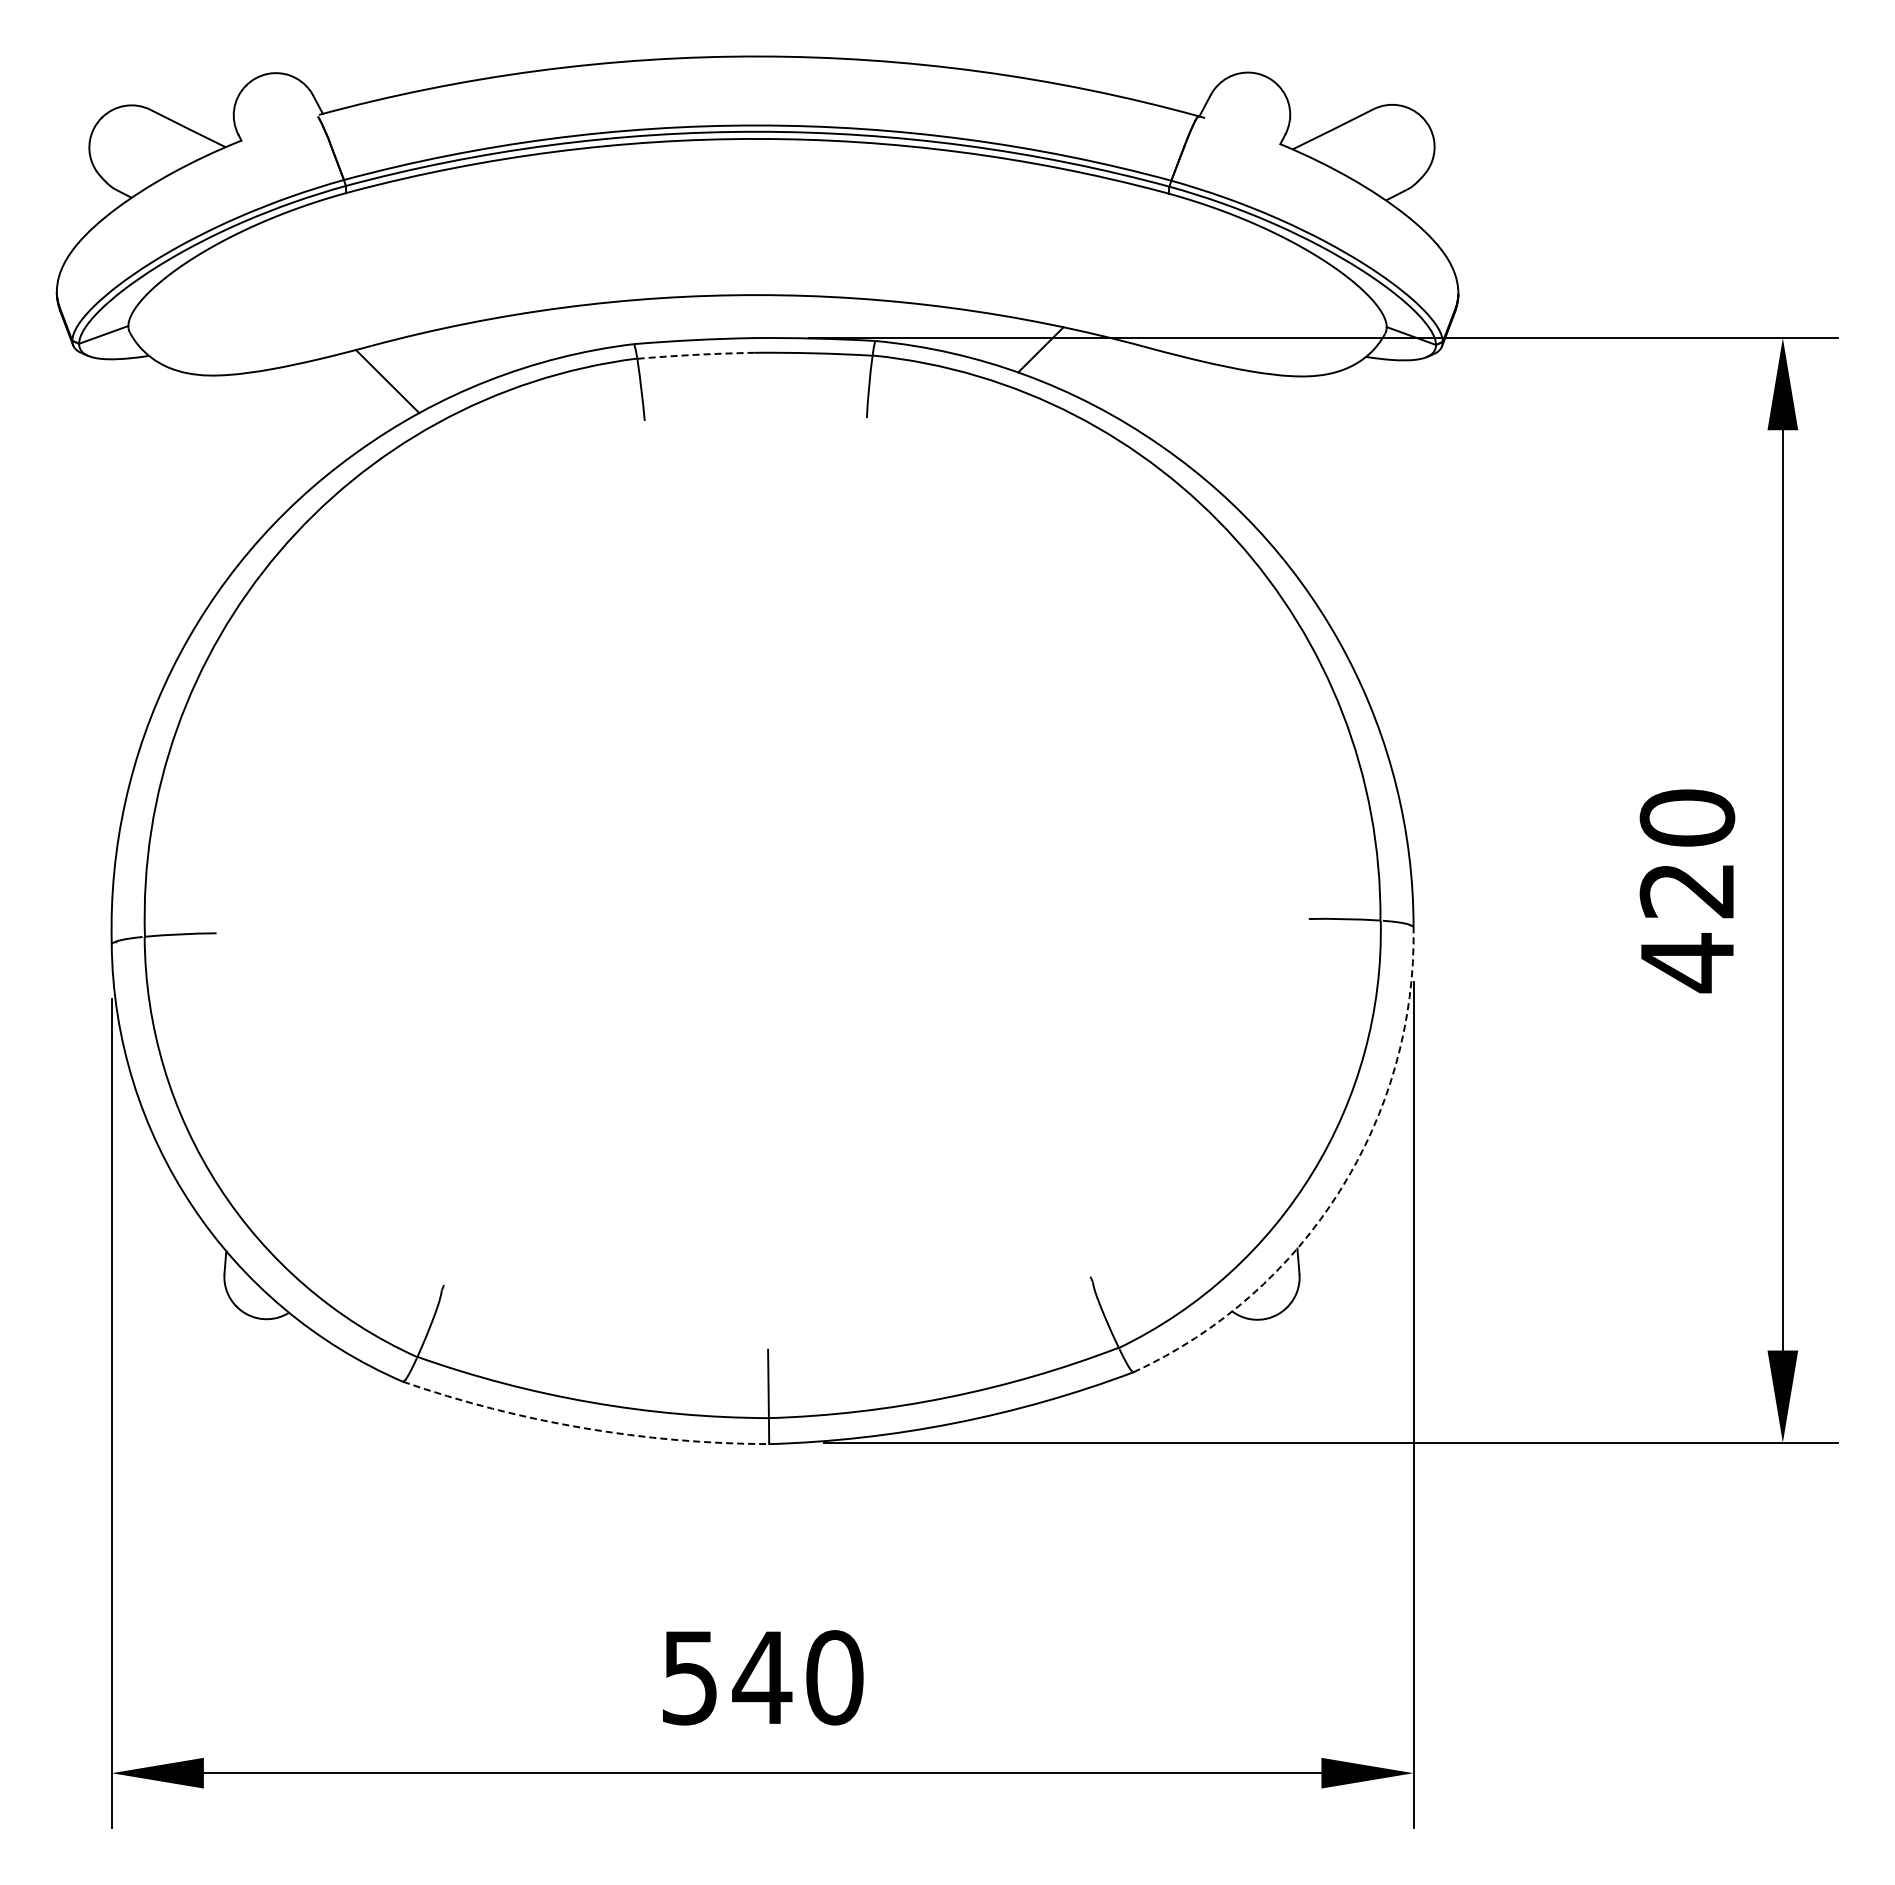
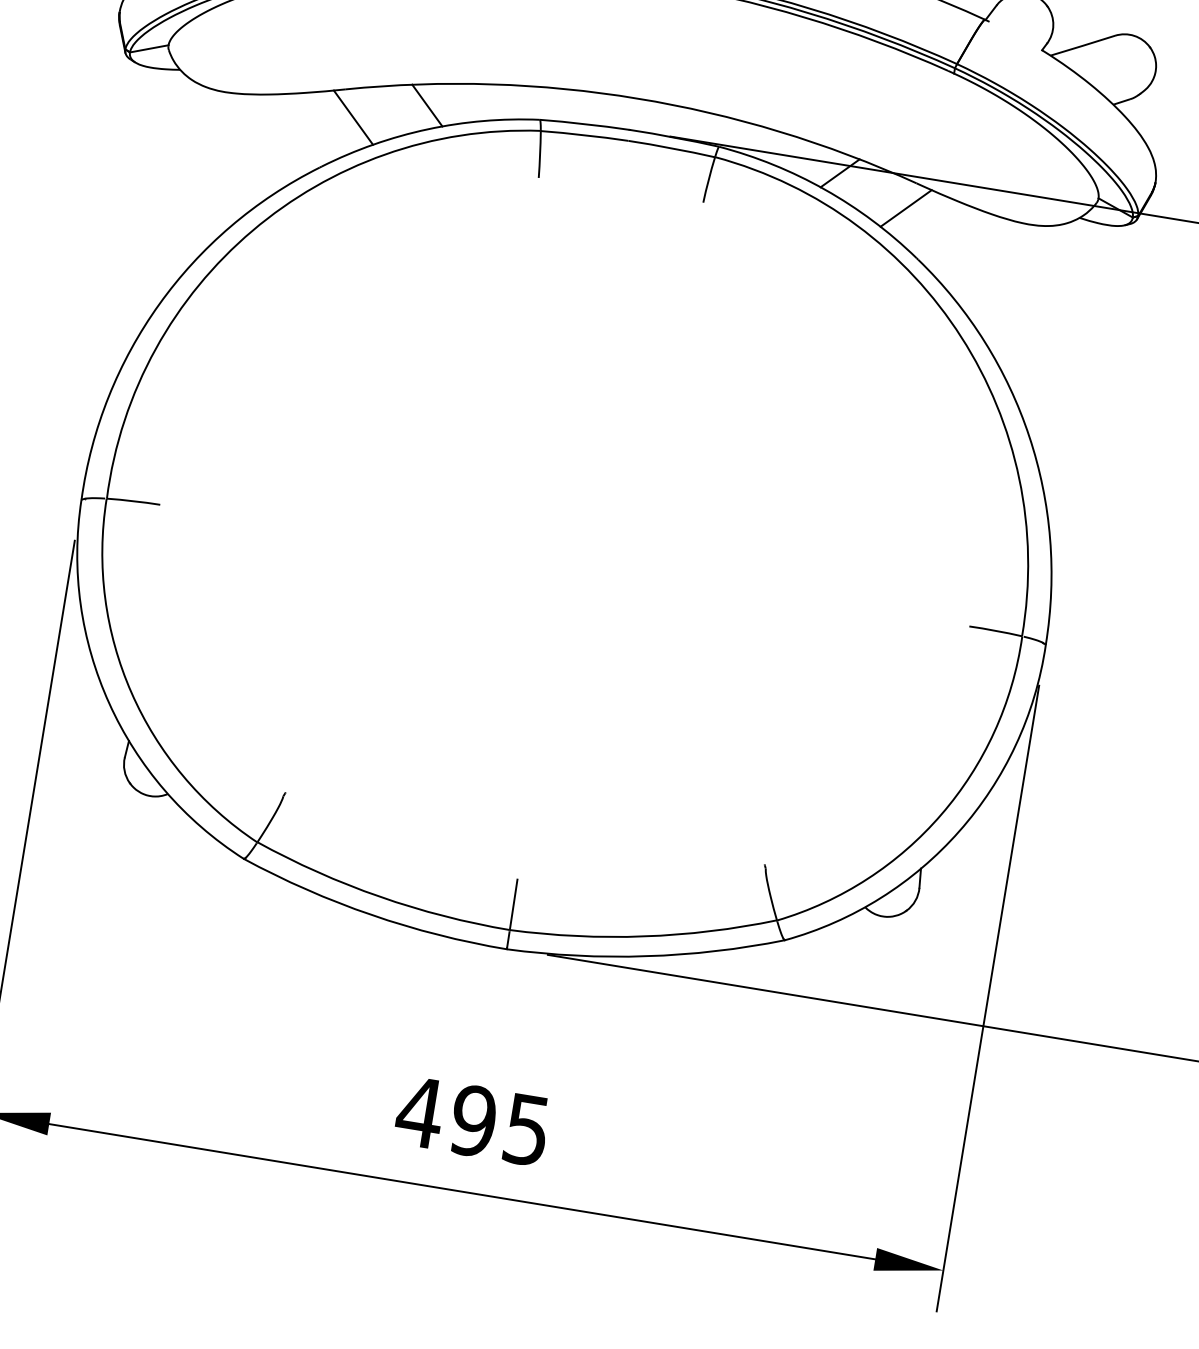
line: (481, 349) -> (426, 105), added
arc: (695, 354) -> (584, 134), dashed -> solid
line: (1135, 381) -> (906, 208), added
arc: (1339, 1191) -> (959, 831), dashed -> solid
arc: (583, 1428) -> (371, 915), dashed -> solid
text: (761, 1677) -> (472, 1120), 540 -> 495

